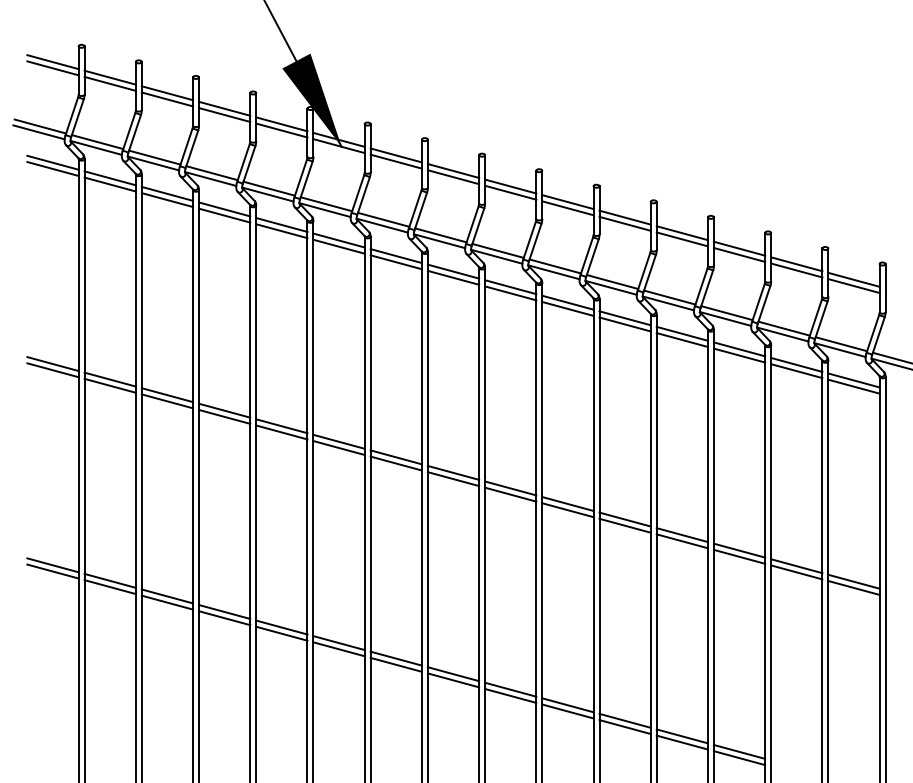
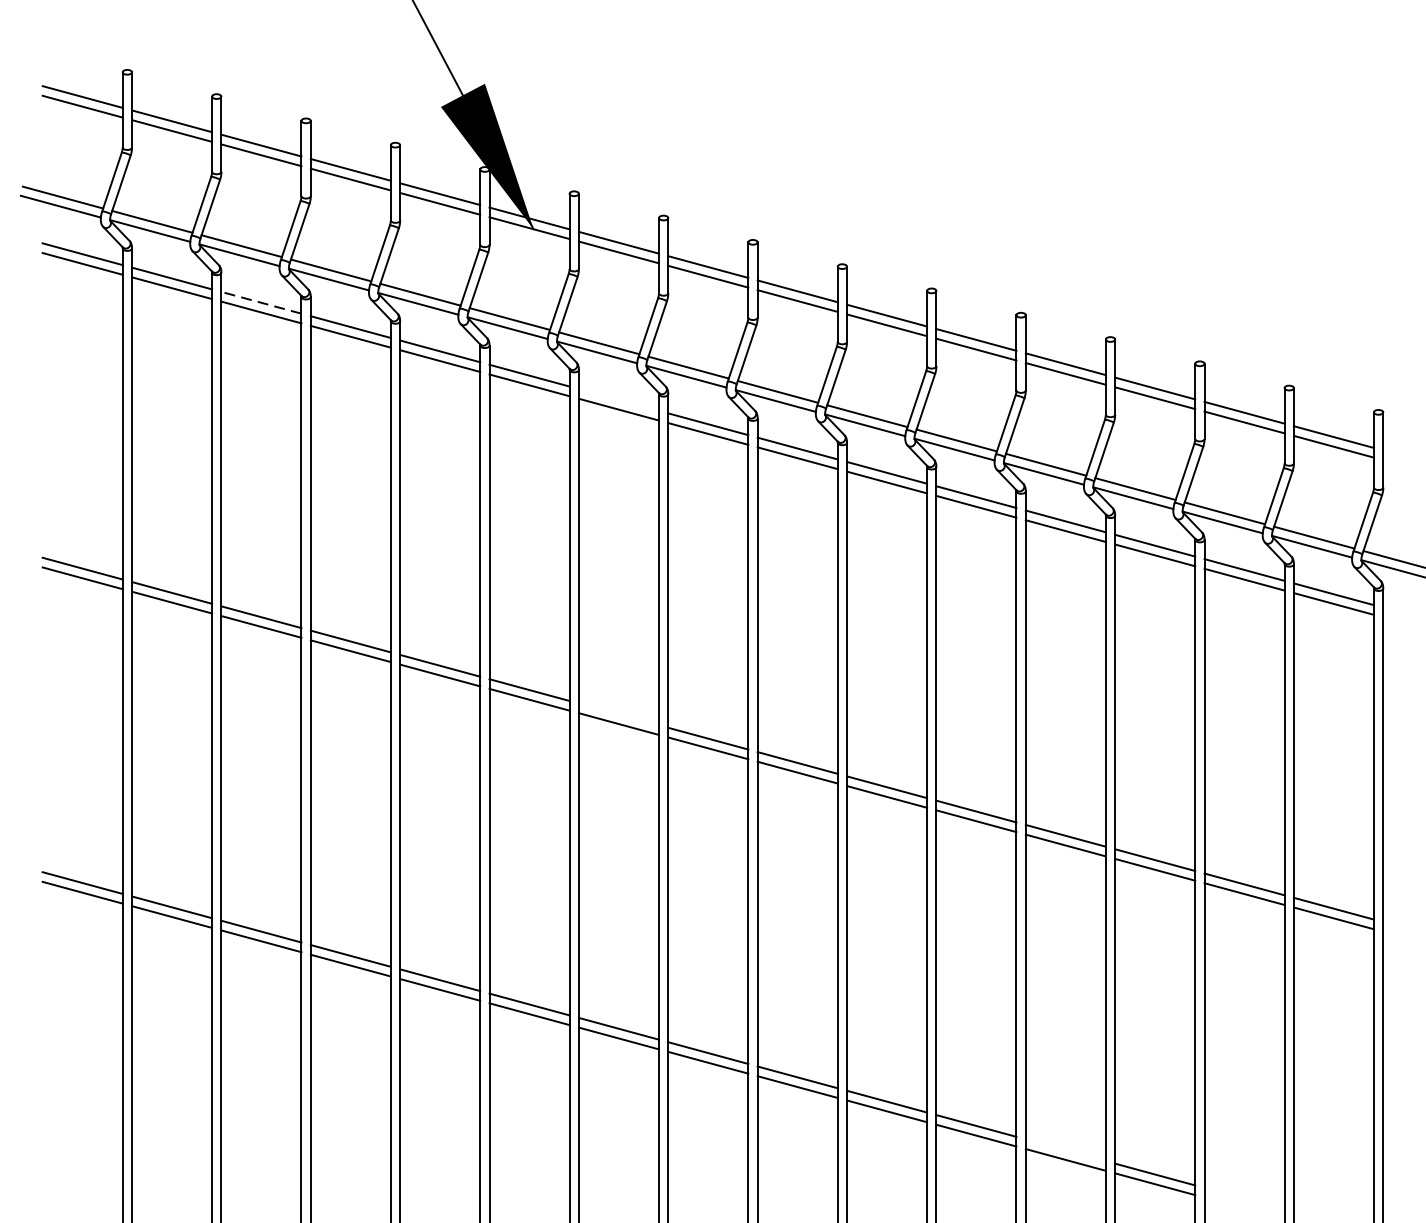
line: (167, 193) -> (261, 302), solid -> dashed
line: (395, 256) -> (617, 400), removed
line: (395, 457) -> (617, 714), removed
line: (681, 736) -> (1064, 1150), removed

